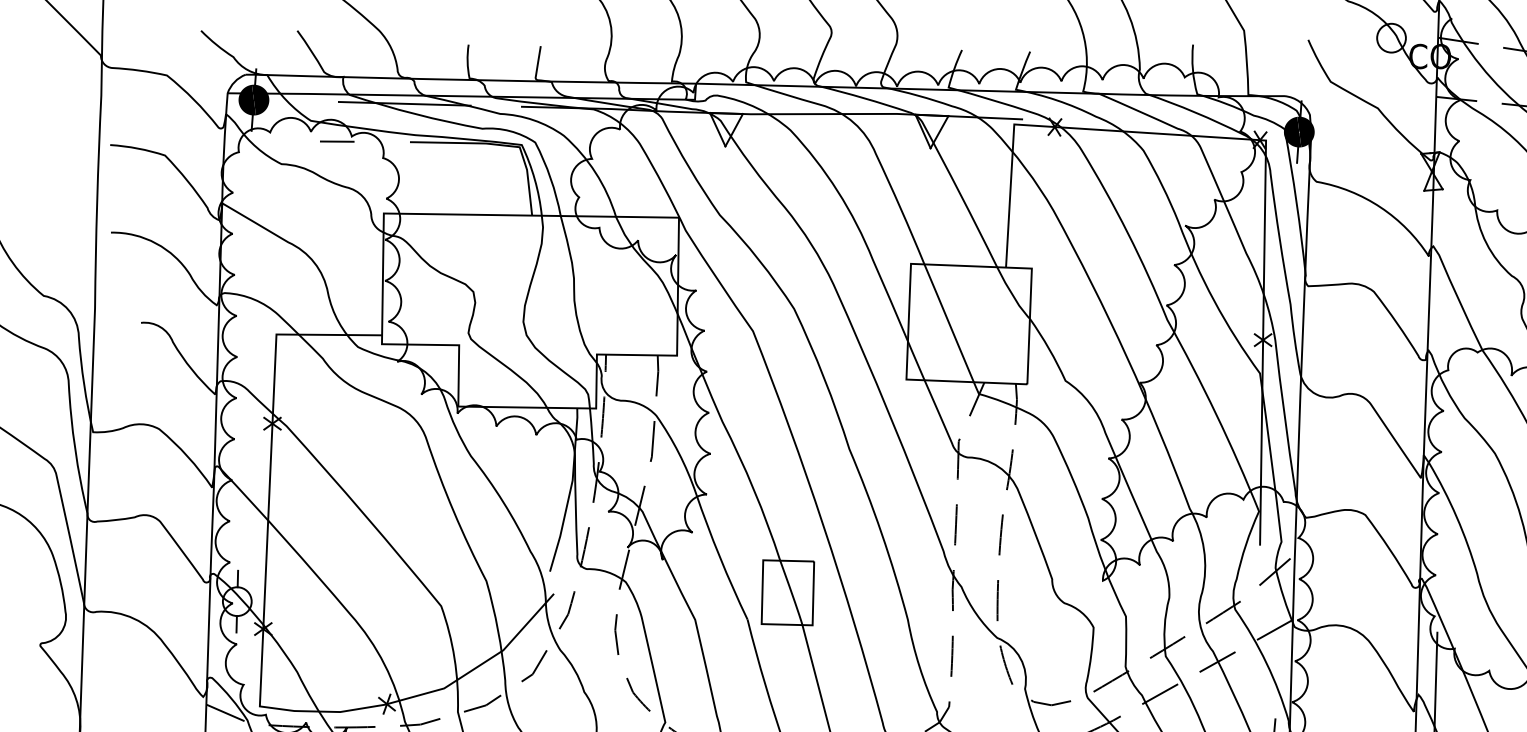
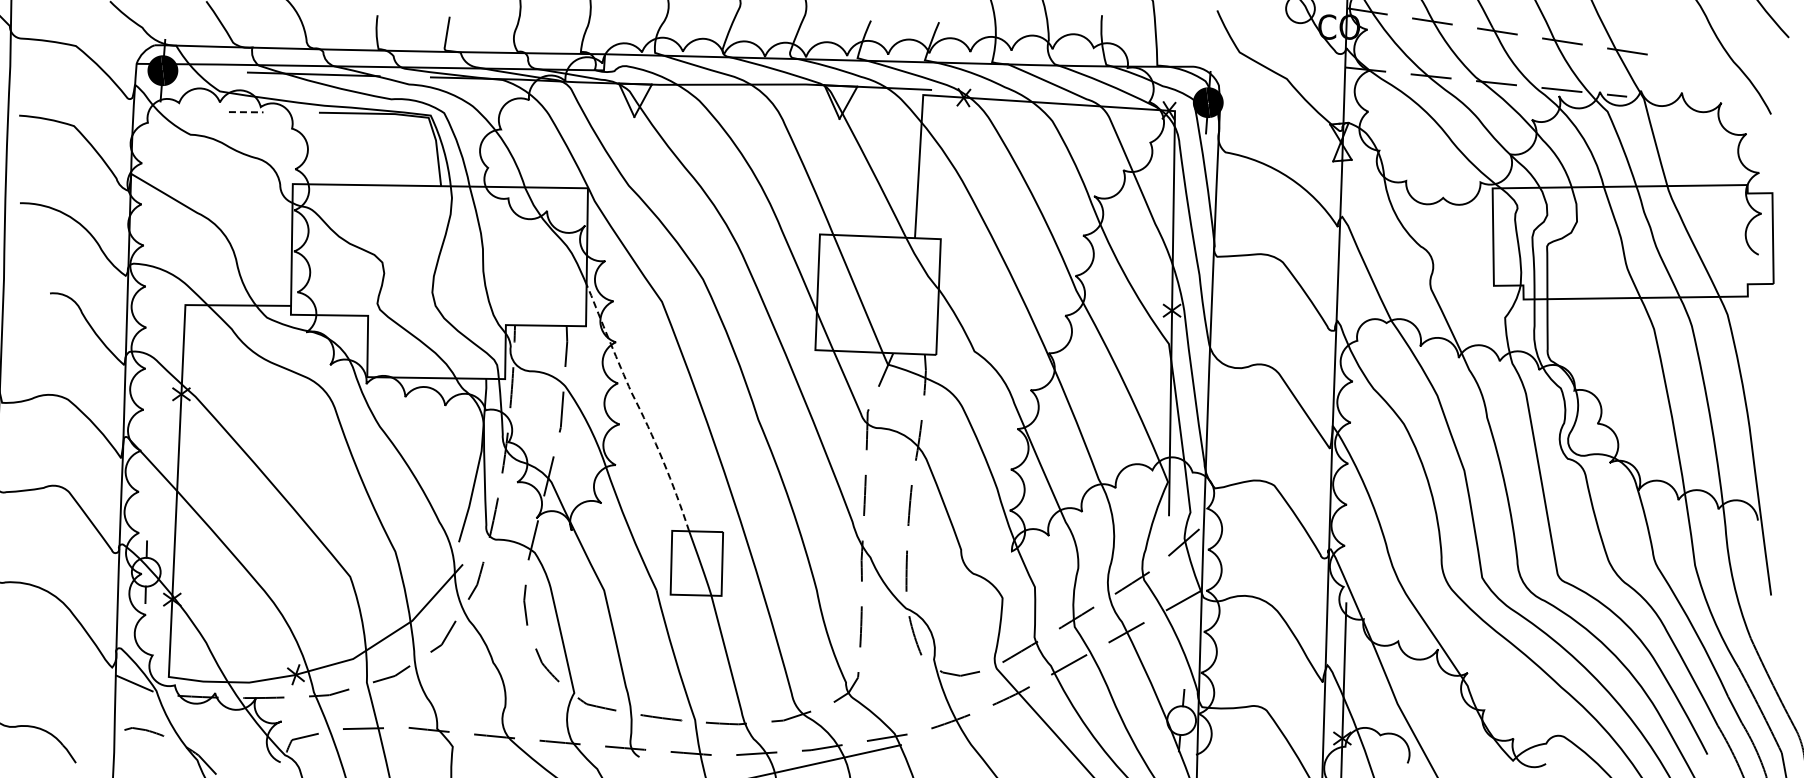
line: (337, 141) -> (246, 112), solid -> dashed
line: (728, 434) -> (637, 405), solid -> dashed

